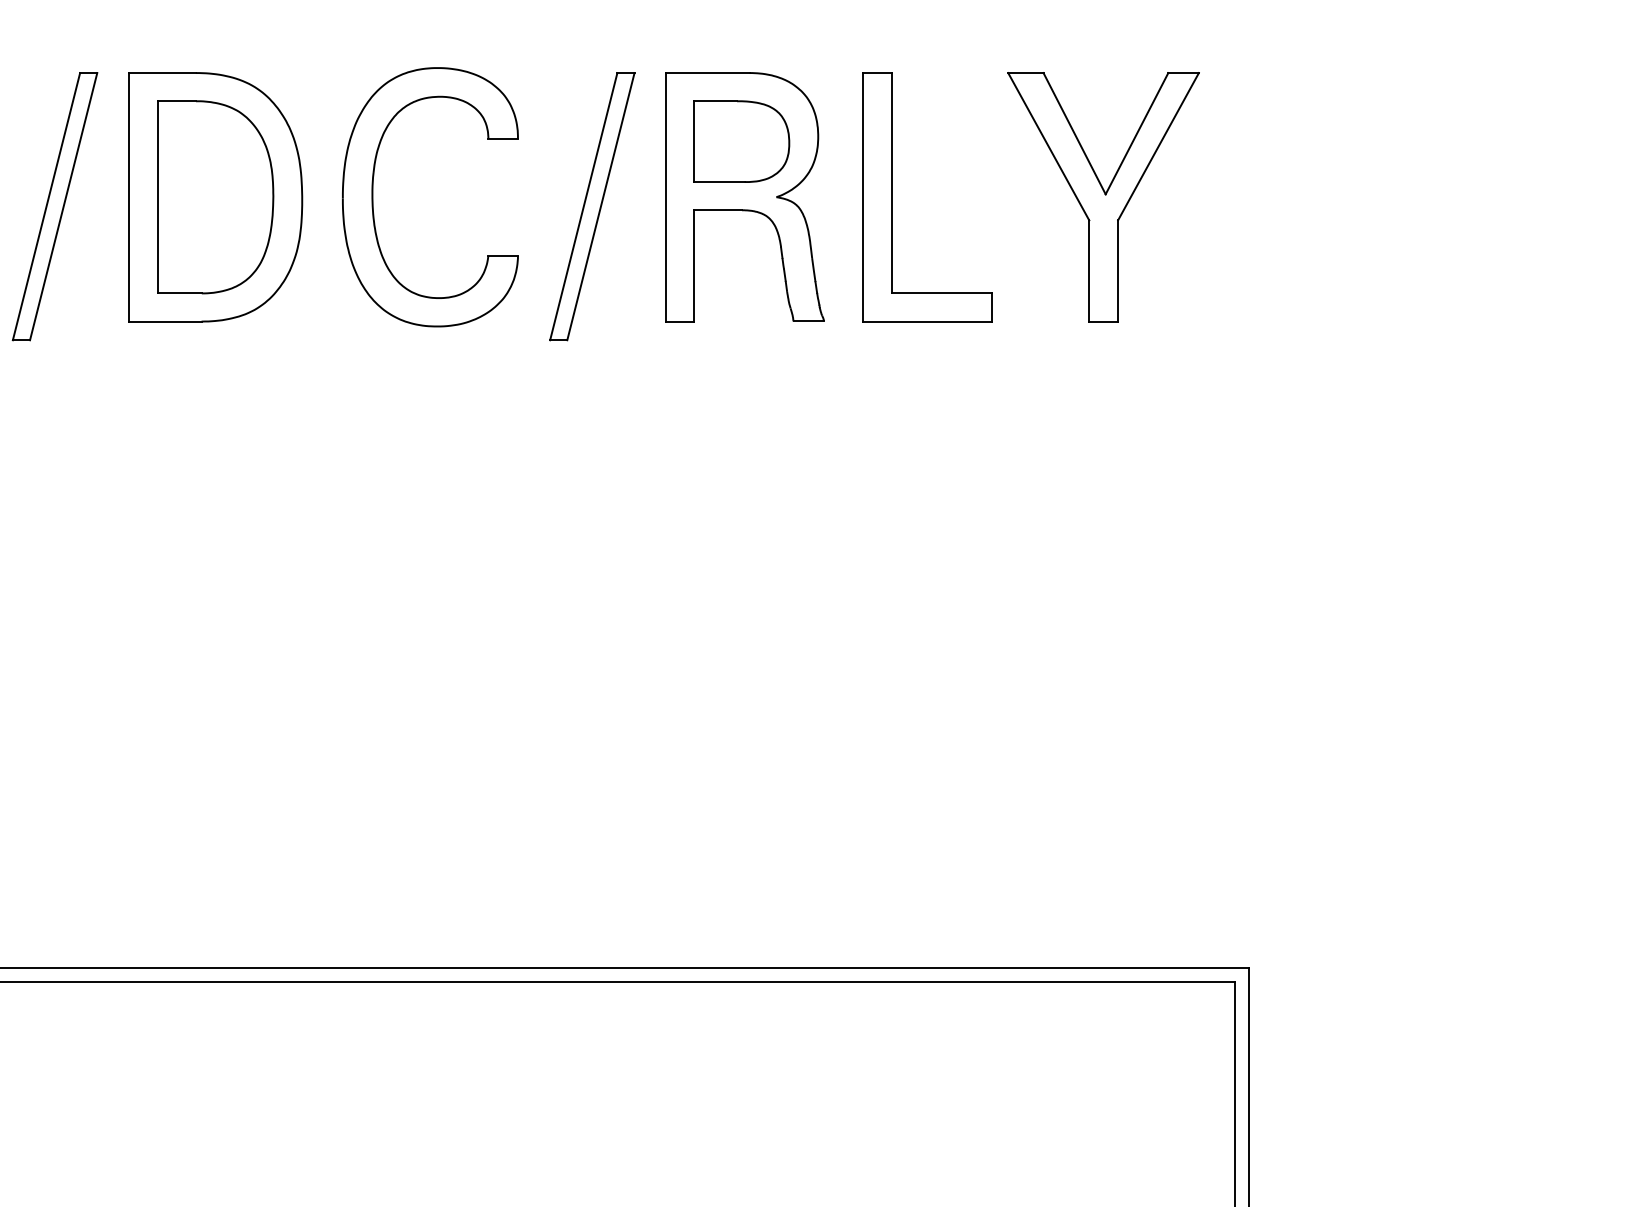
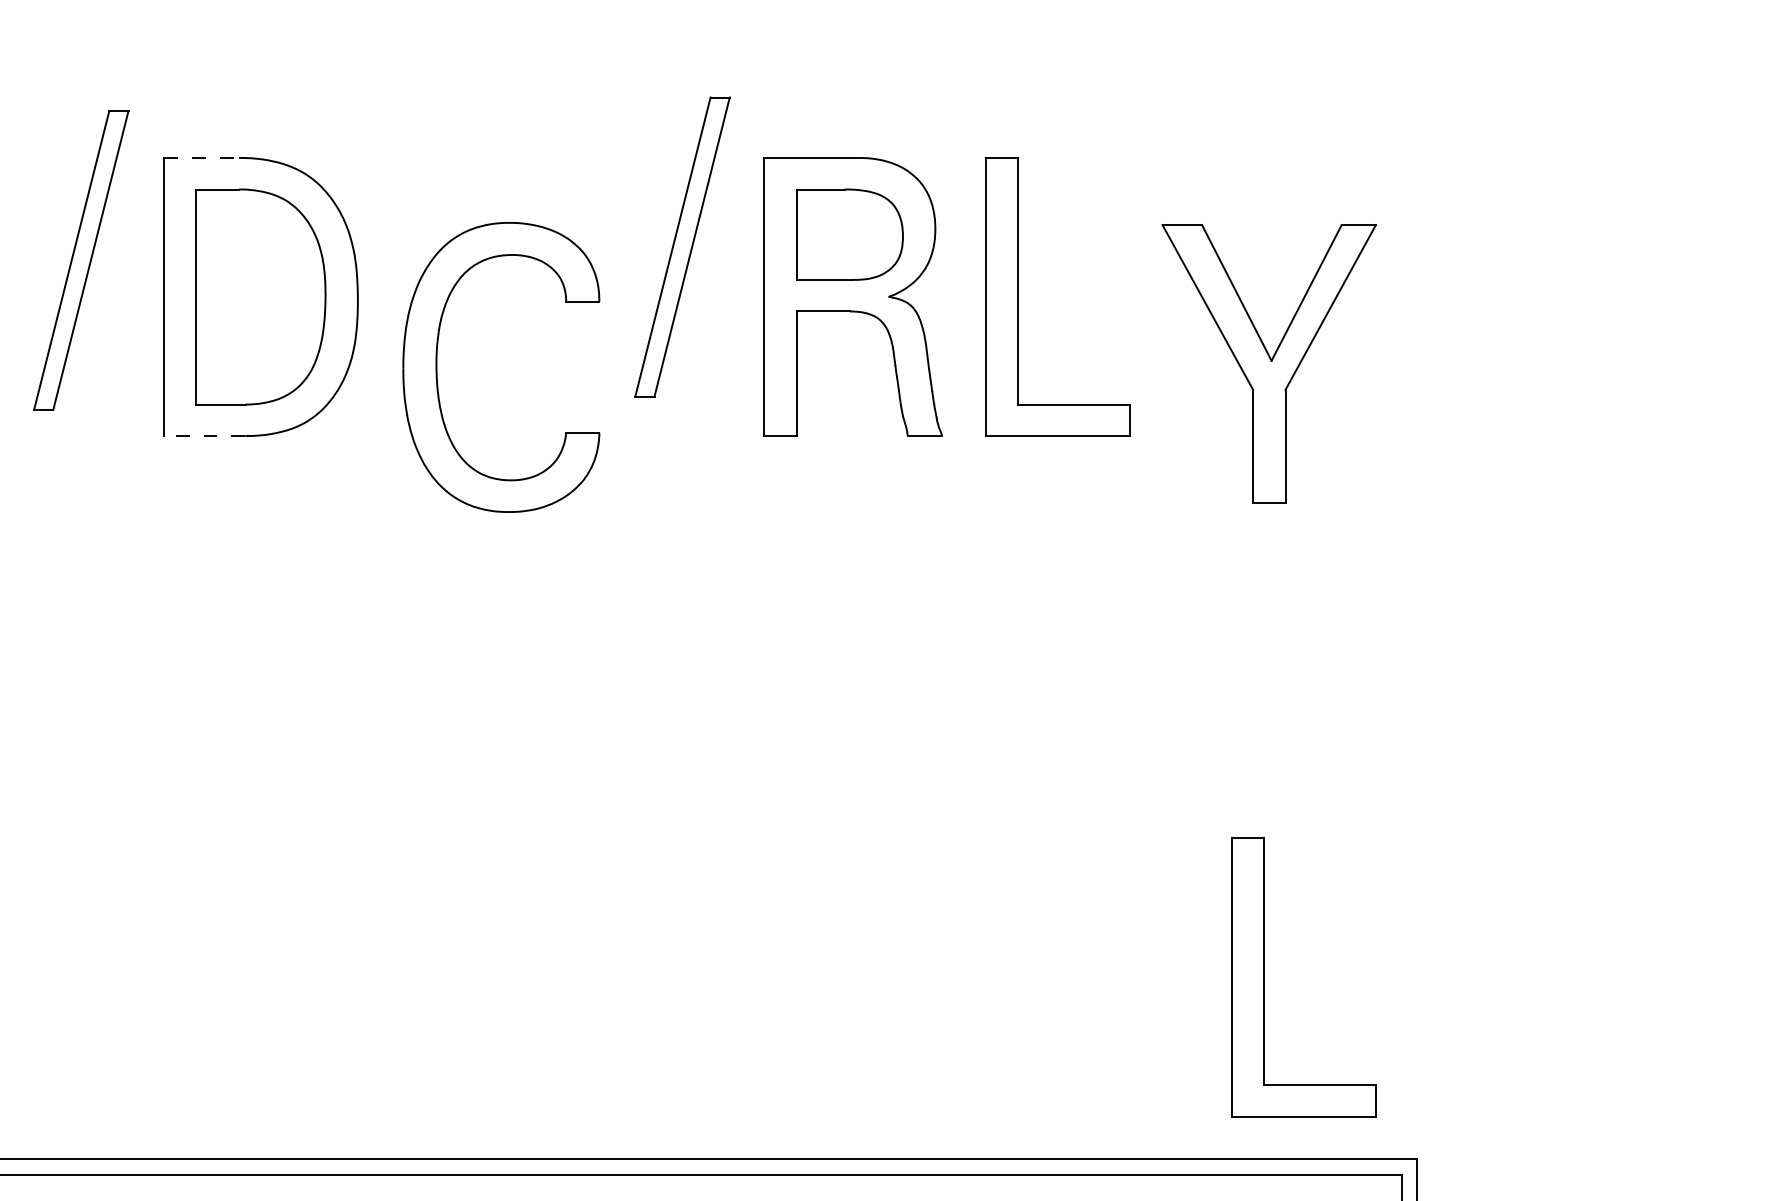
line: (162, 73) -> (201, 158), solid -> dashed
part: (373, 197) -> (437, 367), moved
part: (1103, 197) -> (1269, 364), moved
part: (54, 206) -> (80, 260), moved
part: (592, 206) -> (682, 246), moved
line: (164, 321) -> (203, 435), solid -> dashed
part: (1112, 805) -> (1264, 977), added

